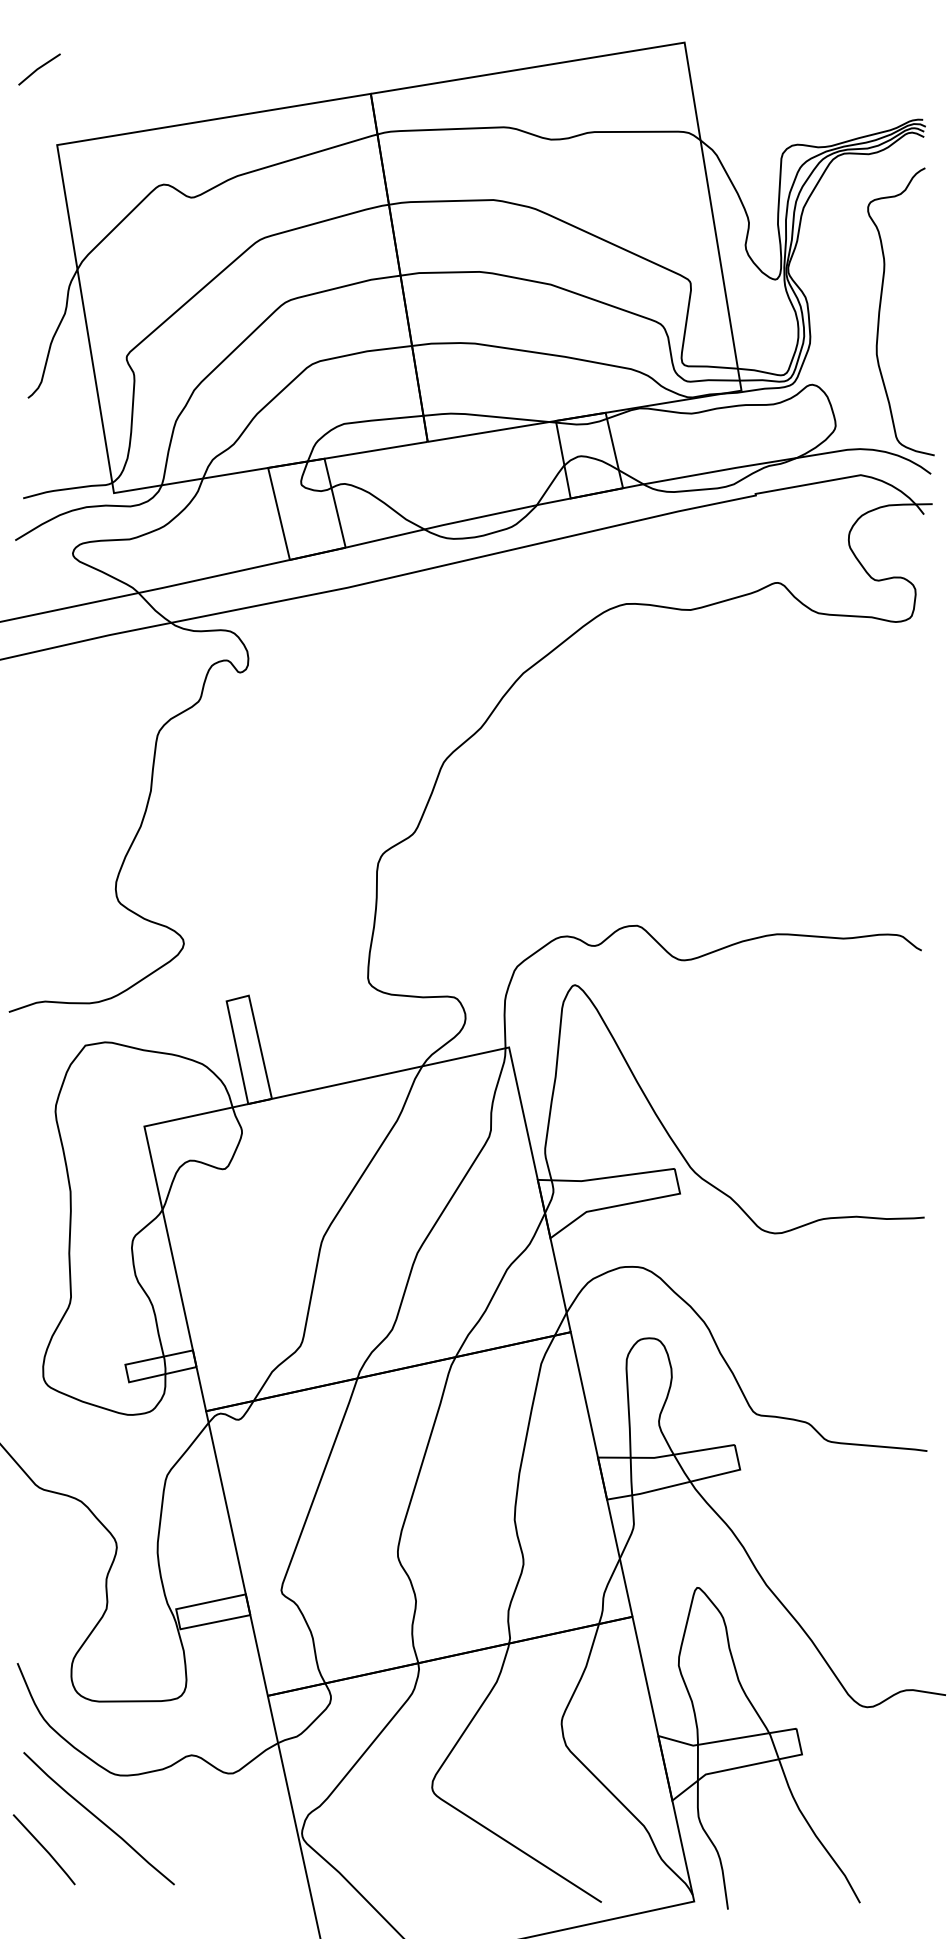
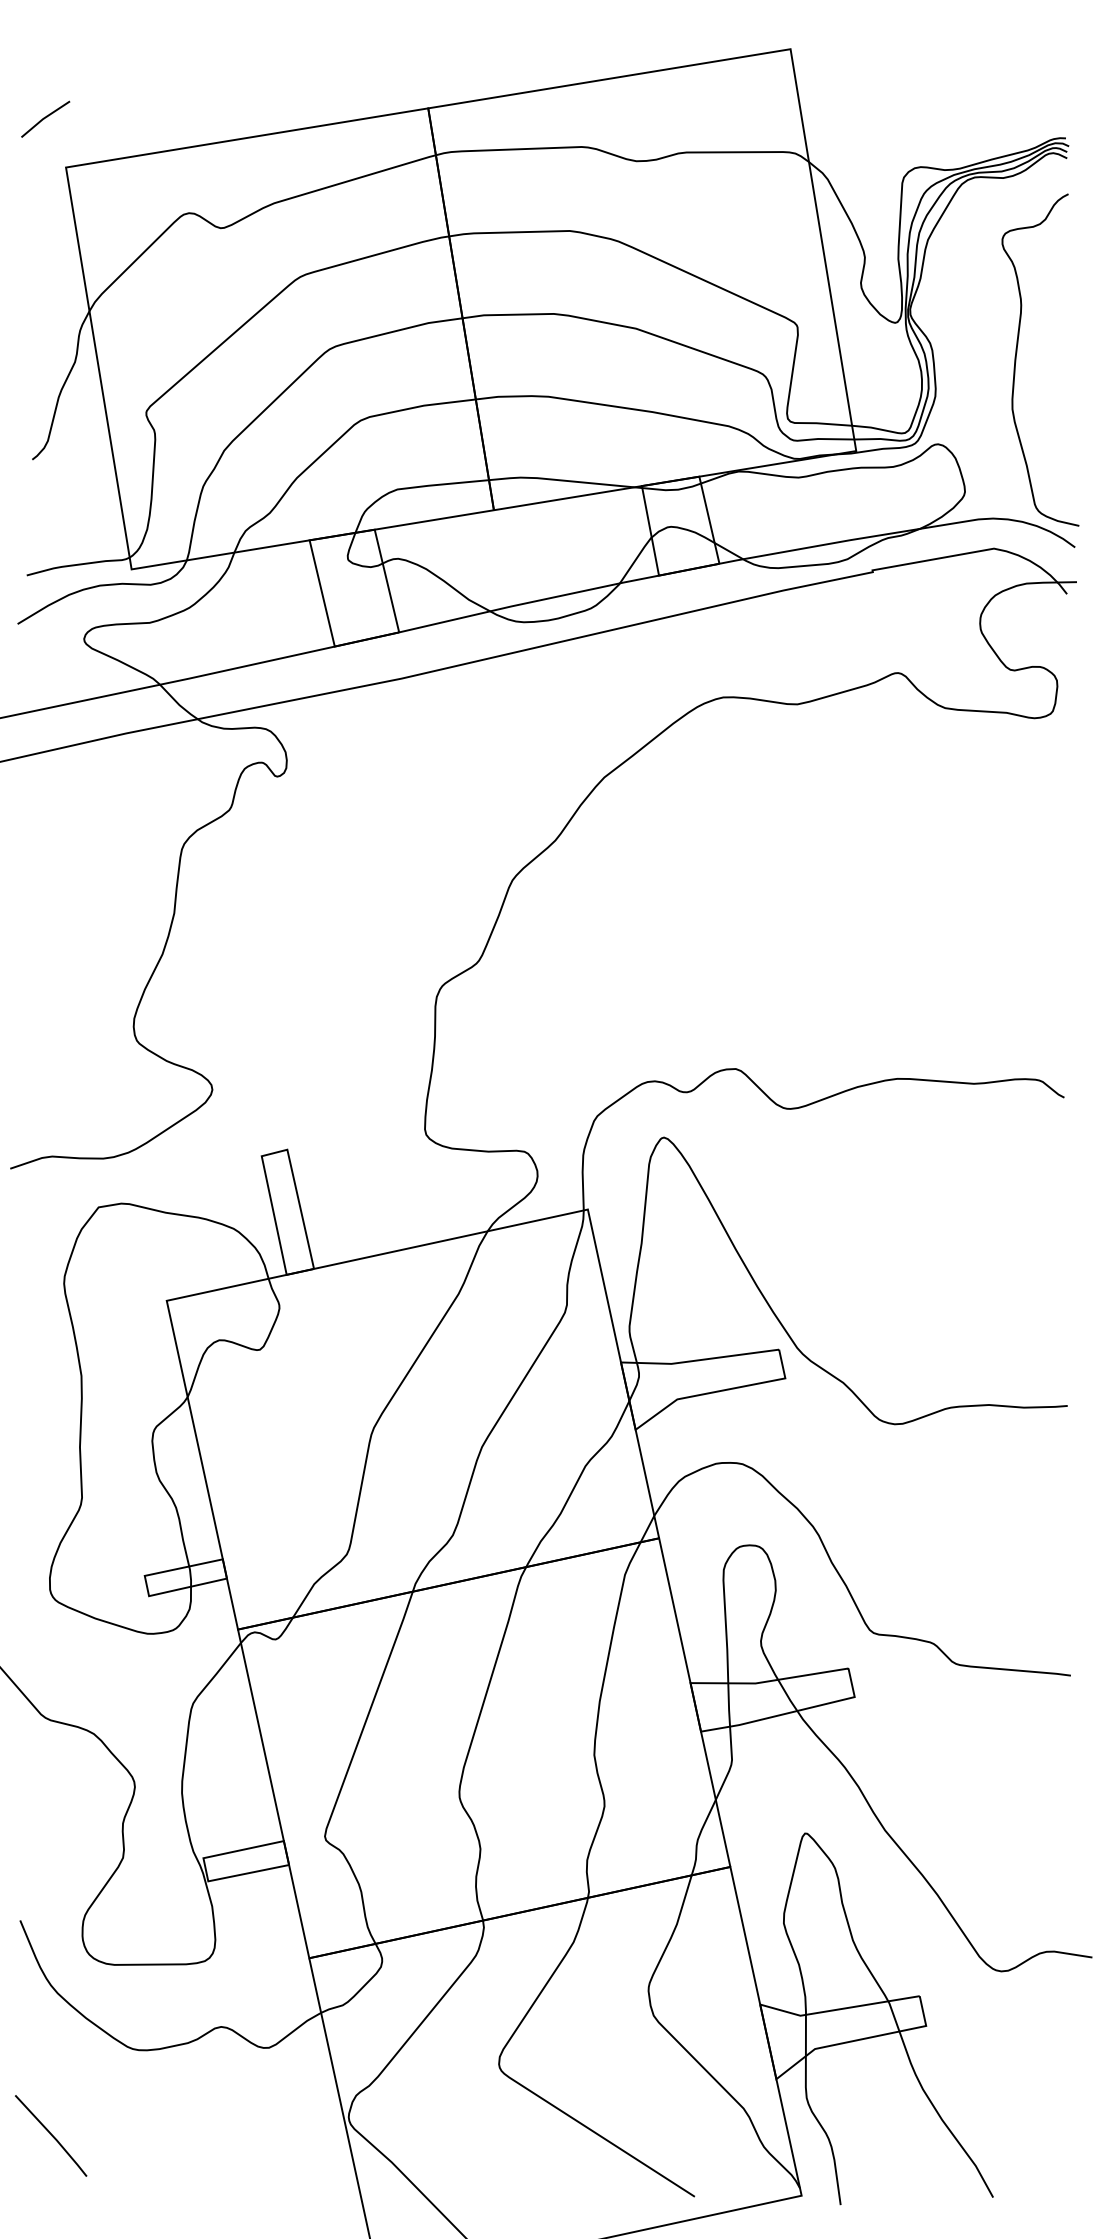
line: (39, 68) -> (45, 118), moved
curve: (99, 1818) -> (114, 2099), removed

